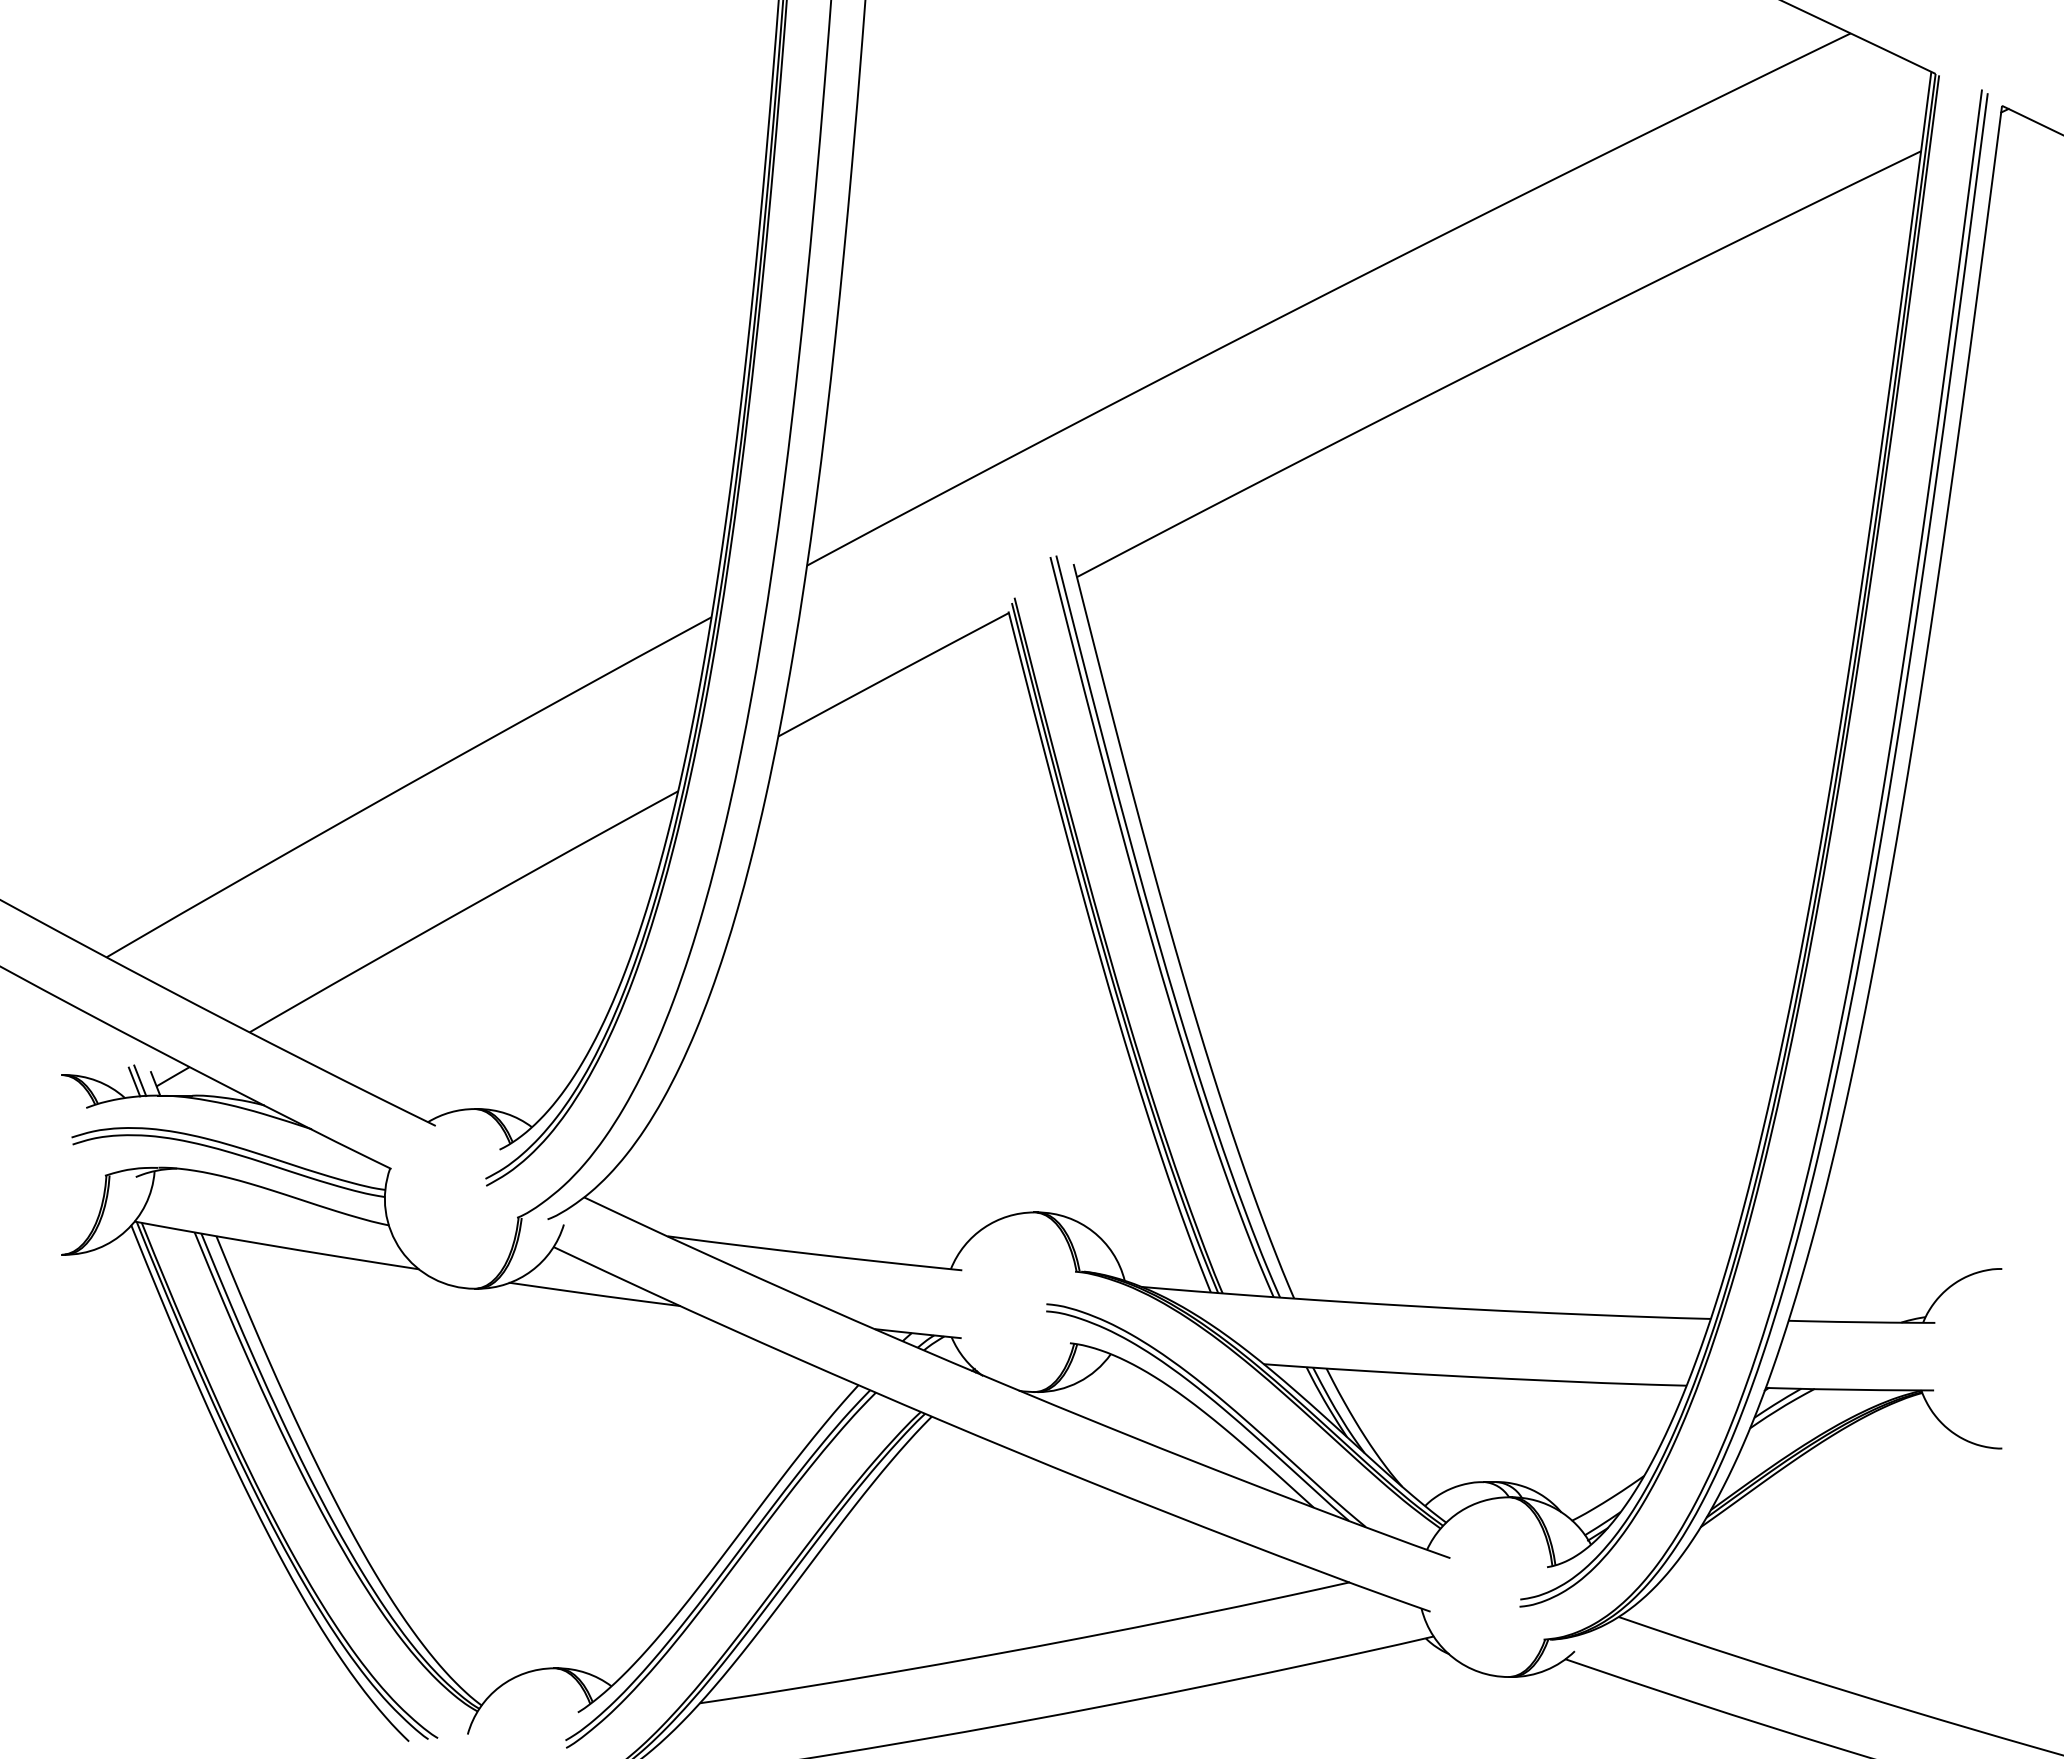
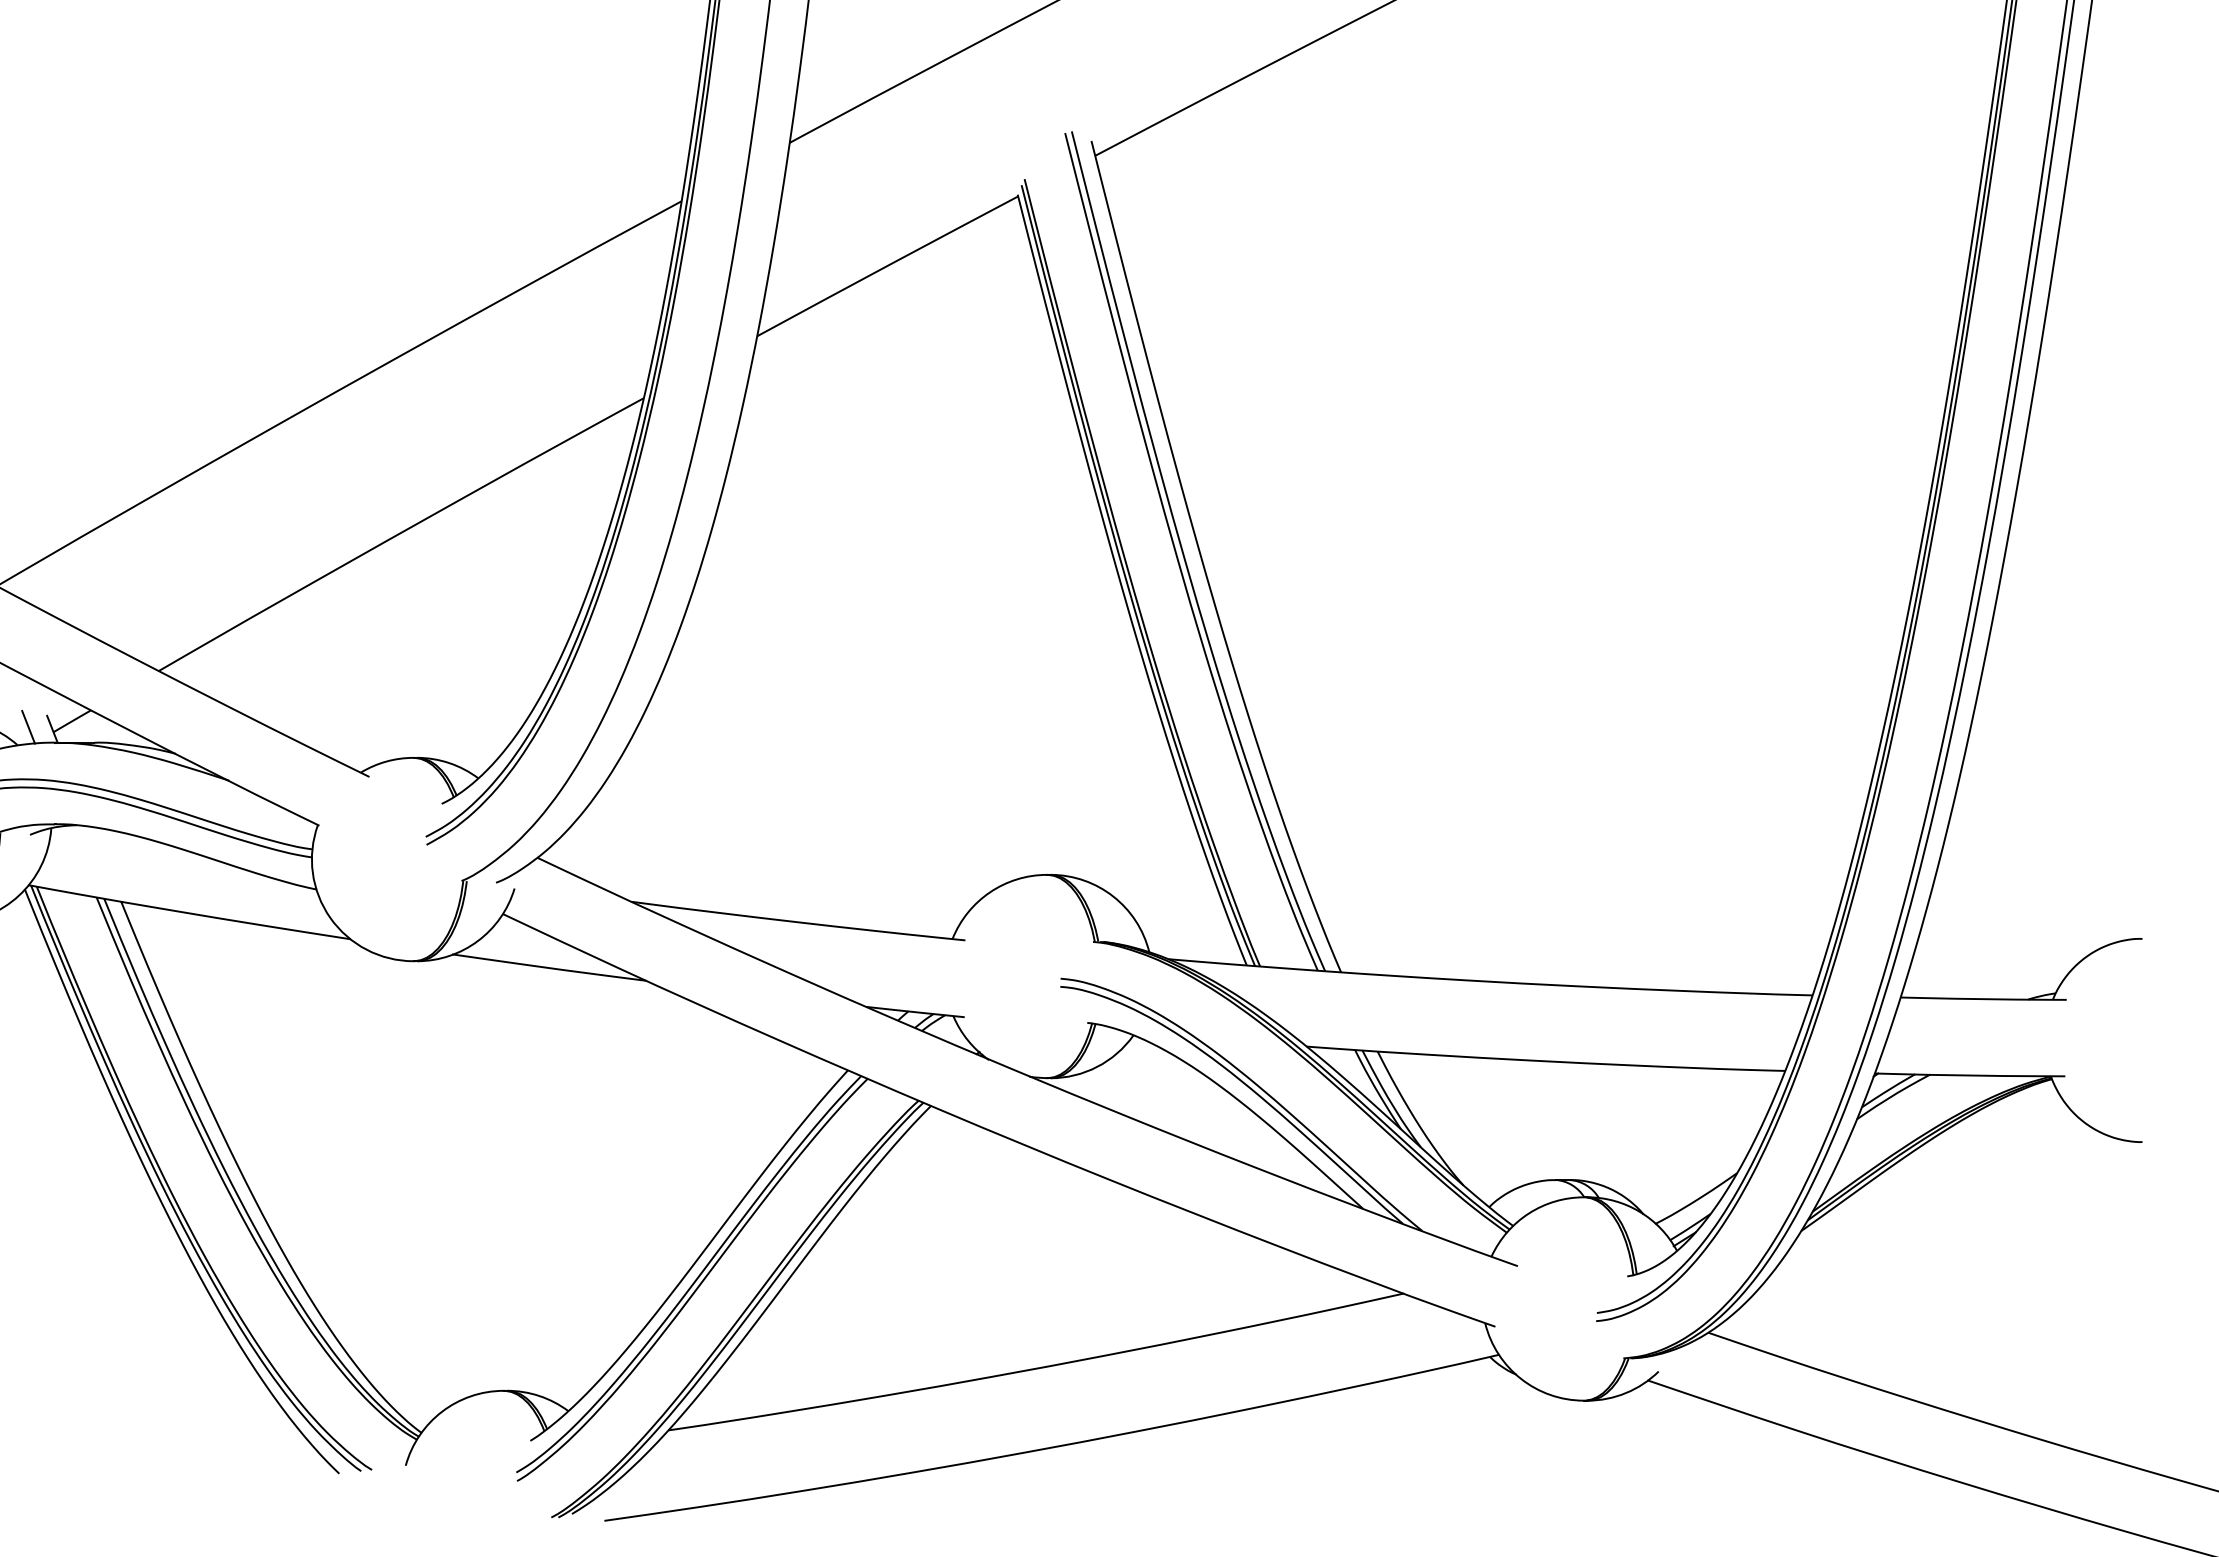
line: (140, 1080) -> (35, 725), removed

